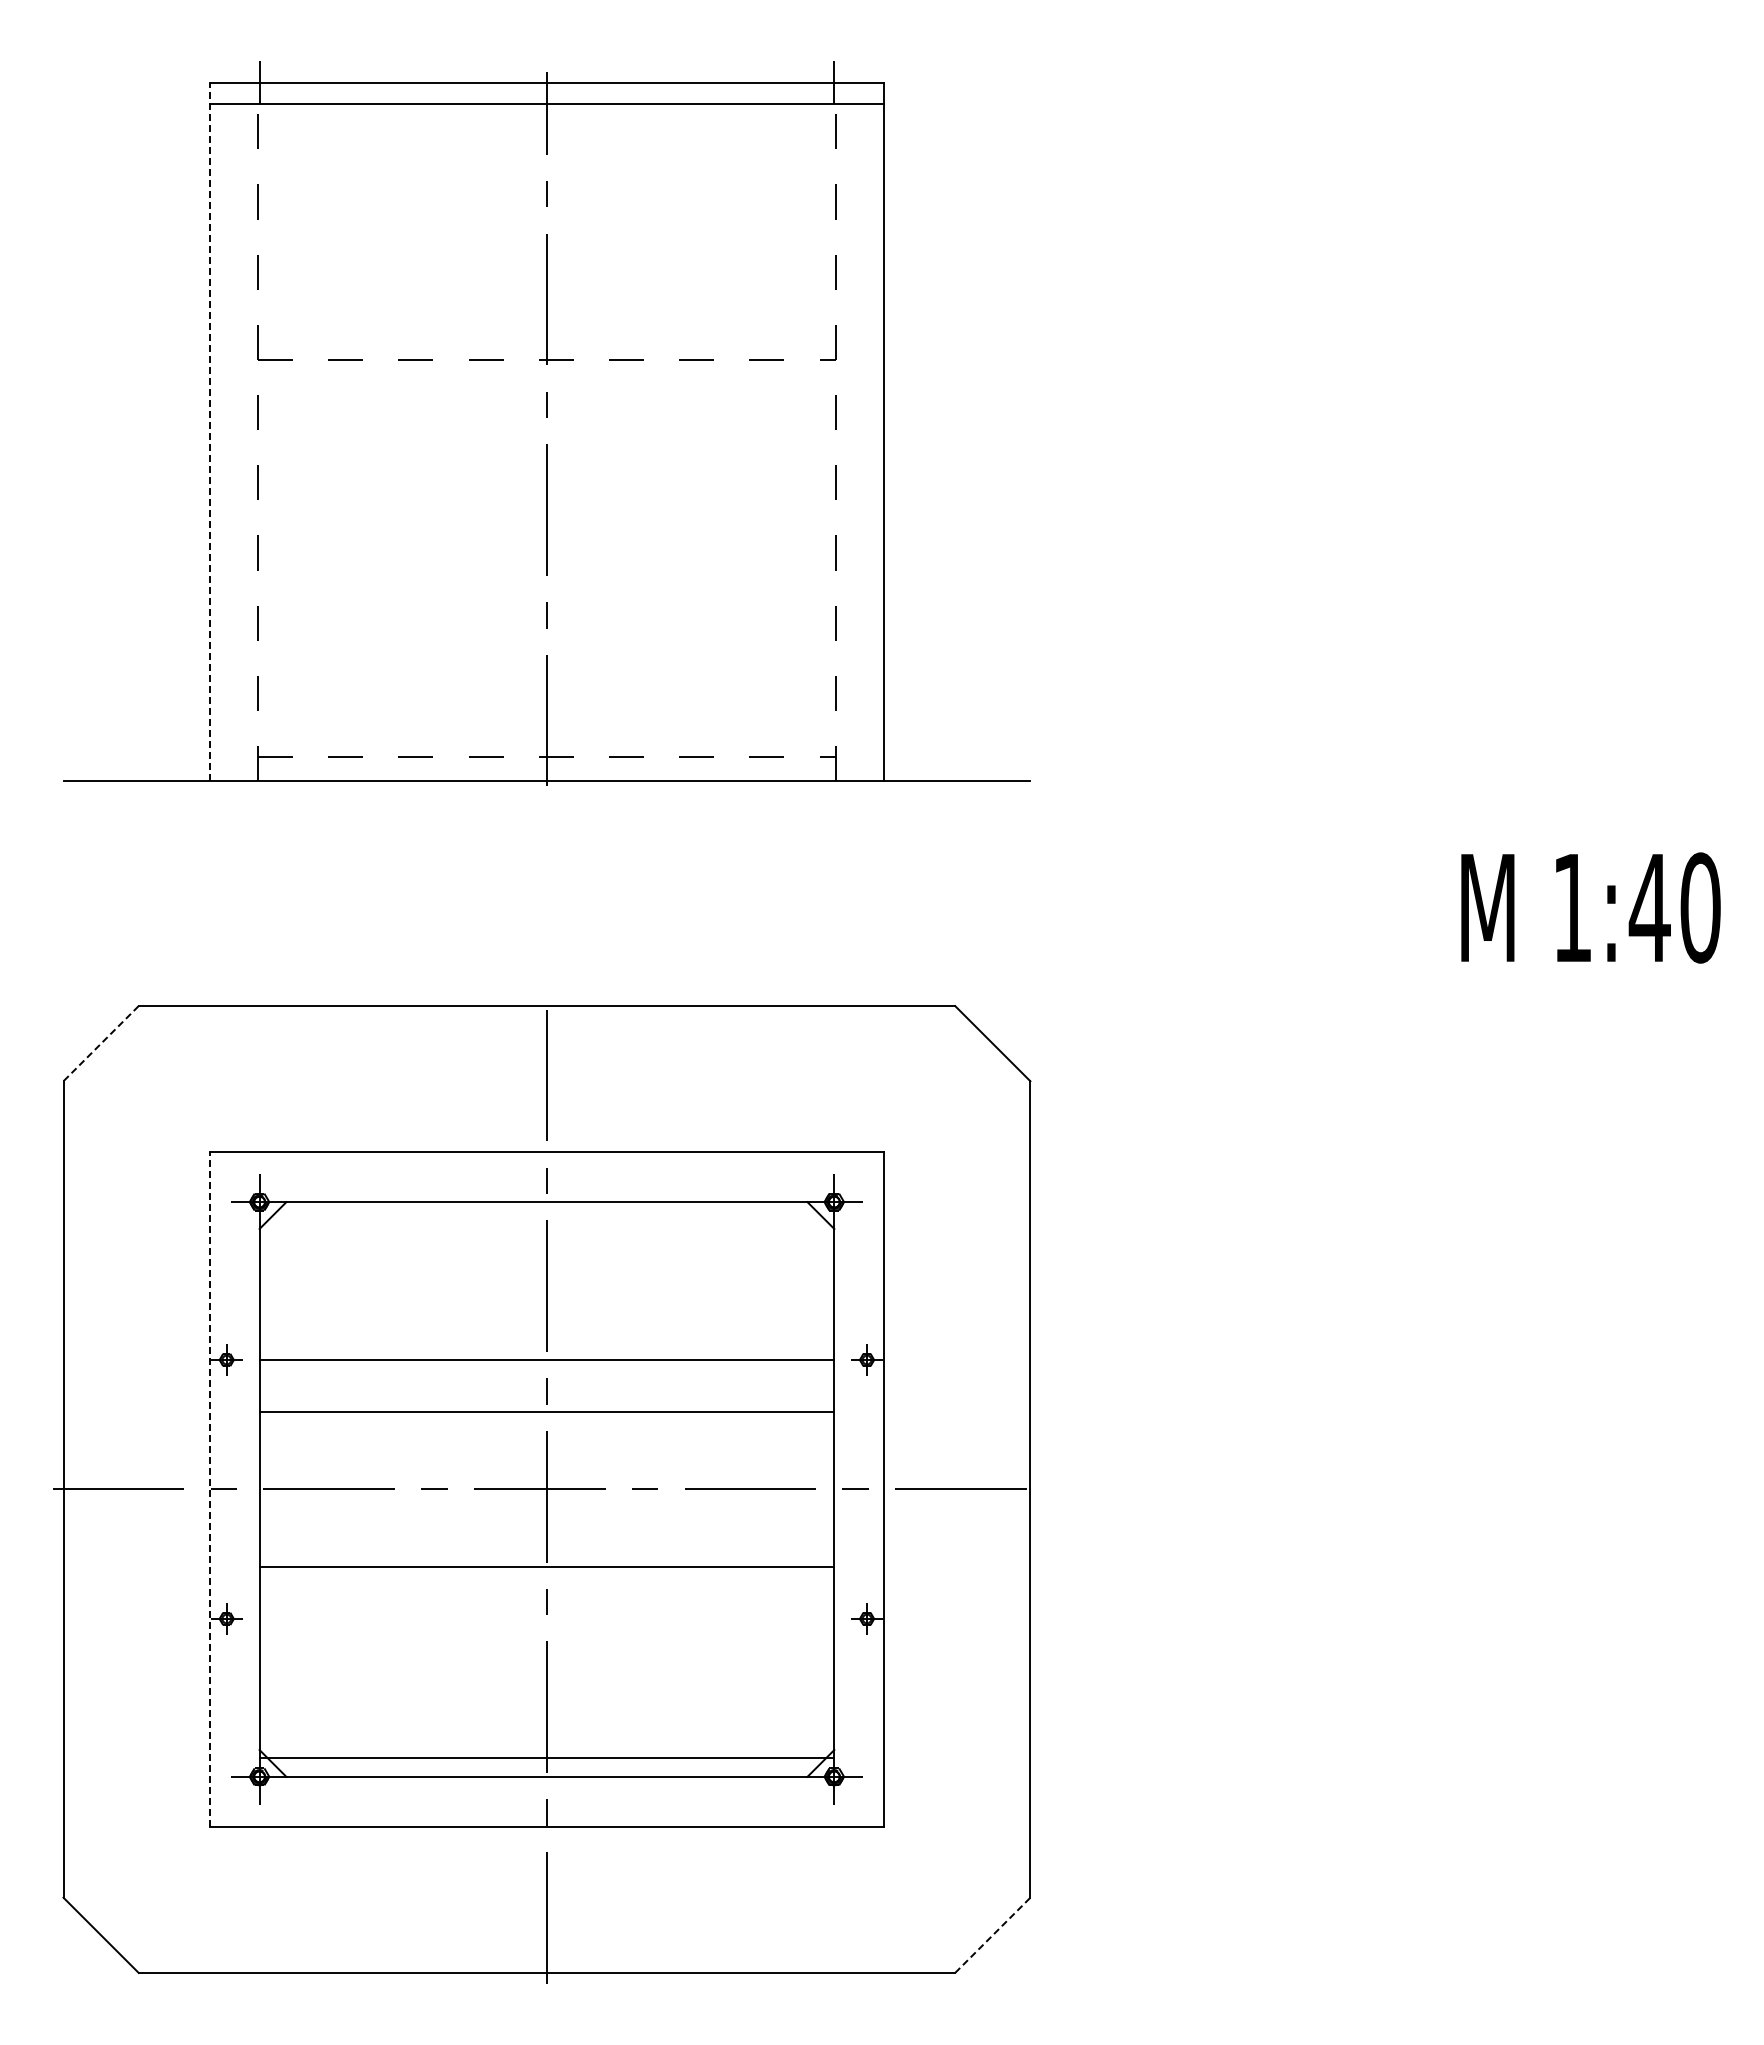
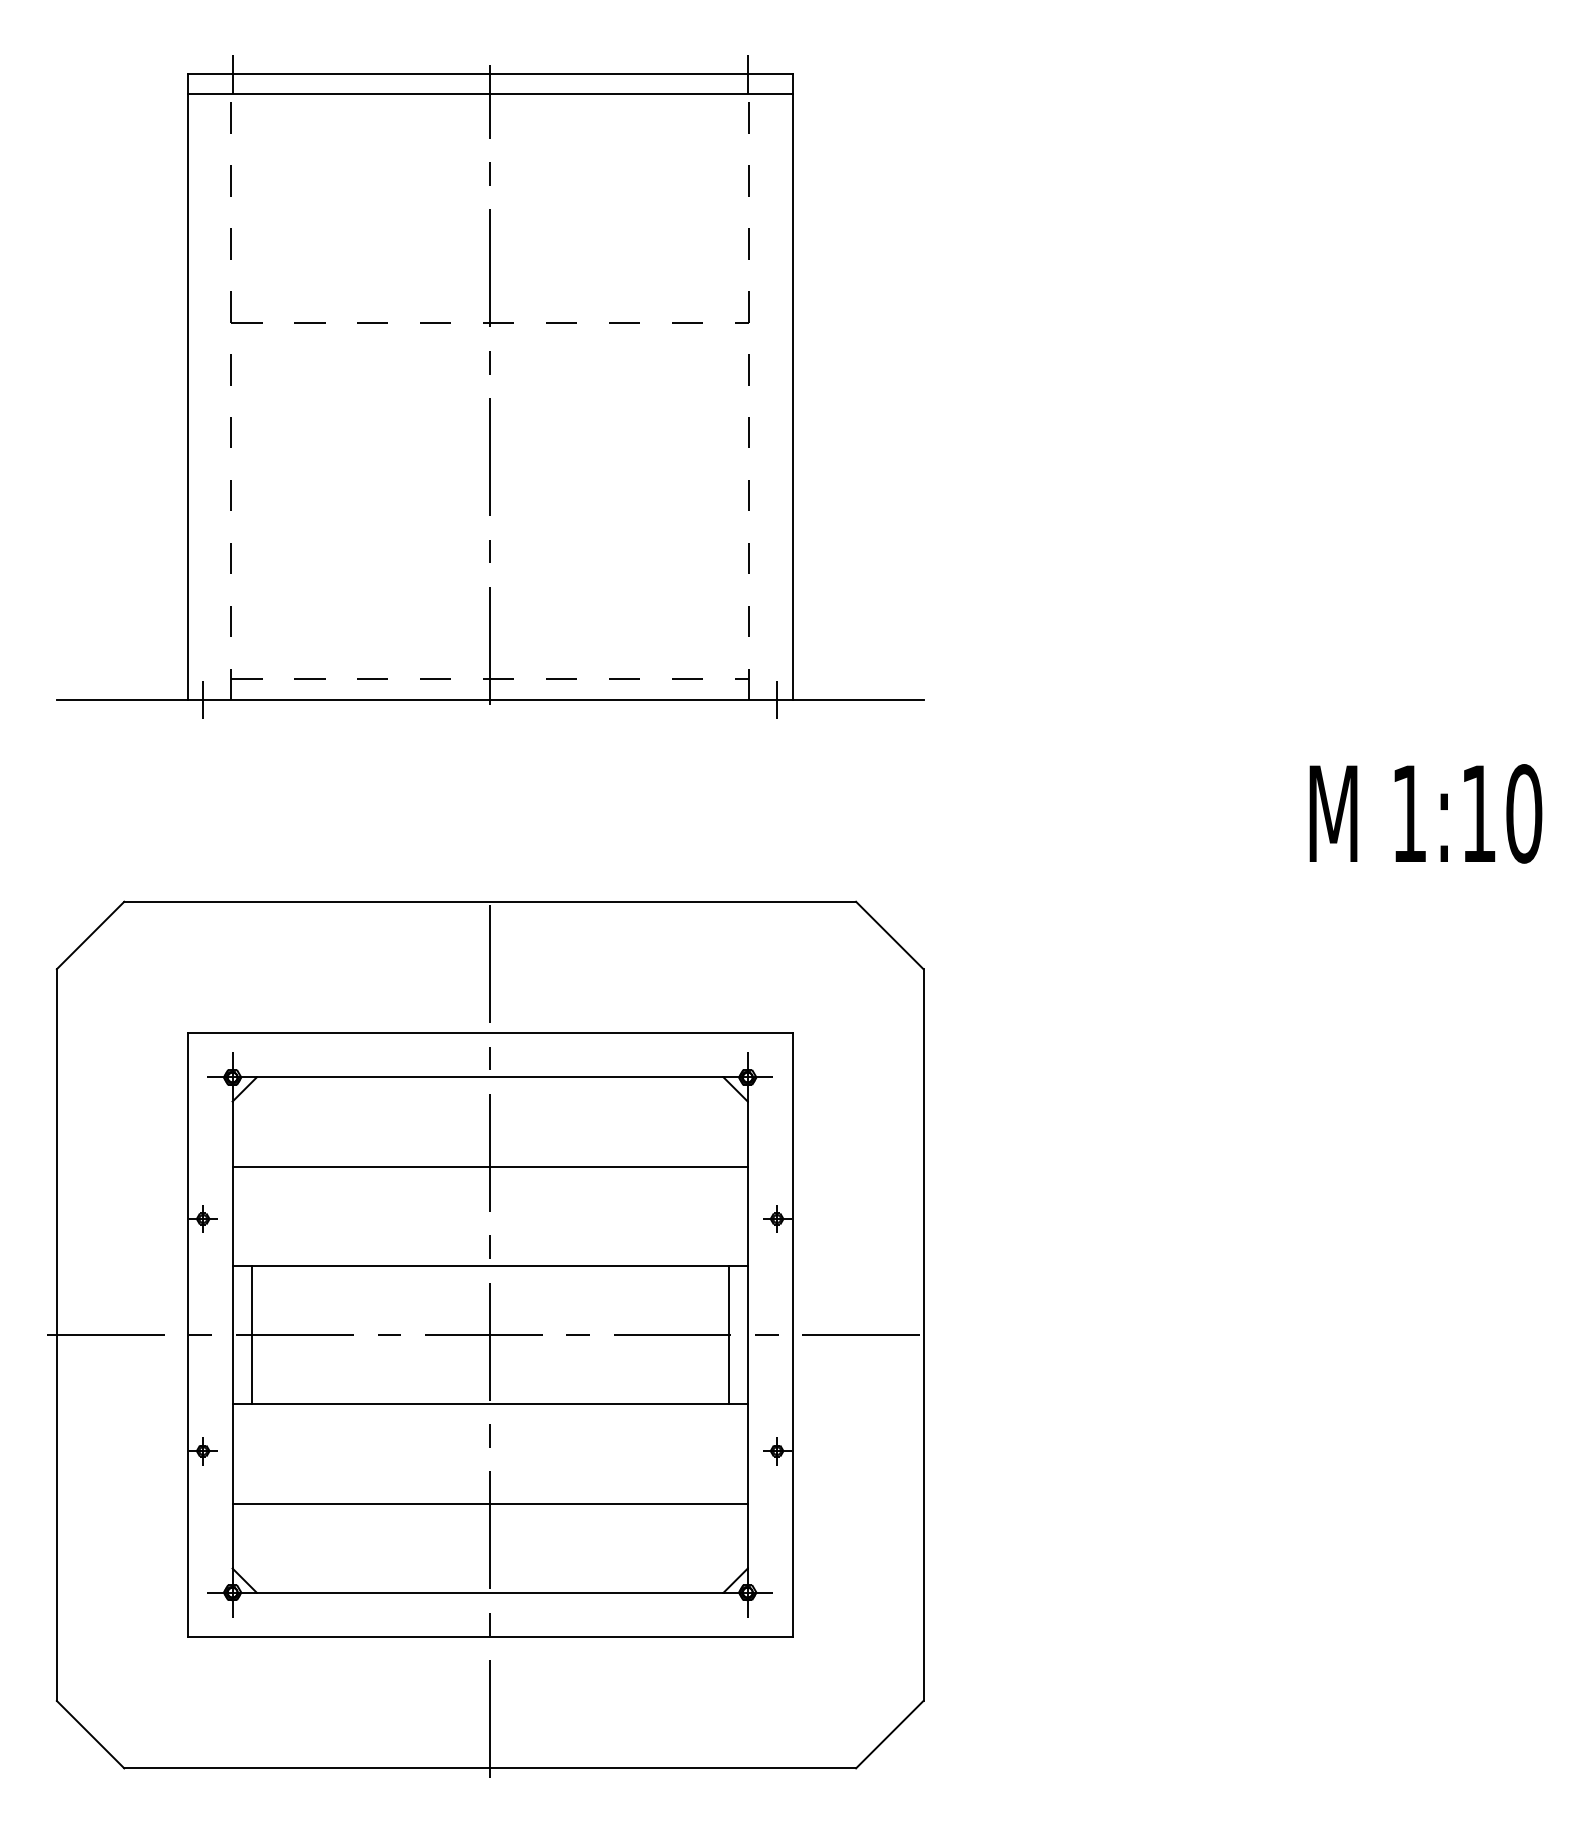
line: (209, 431) -> (187, 386), dashed -> solid
line: (226, 780) -> (202, 699), added
line: (867, 780) -> (777, 699), added
text: (1649, 907) -> (1478, 813), 1:40 -> 1:10
line: (100, 1044) -> (90, 936), dashed -> solid
line: (546, 1360) -> (489, 1166), moved
line: (209, 1489) -> (187, 1335), dashed -> solid
line: (281, 1489) -> (252, 1335), added
line: (812, 1489) -> (728, 1335), added
line: (546, 1758) -> (489, 1503), moved
line: (993, 1934) -> (890, 1733), dashed -> solid

